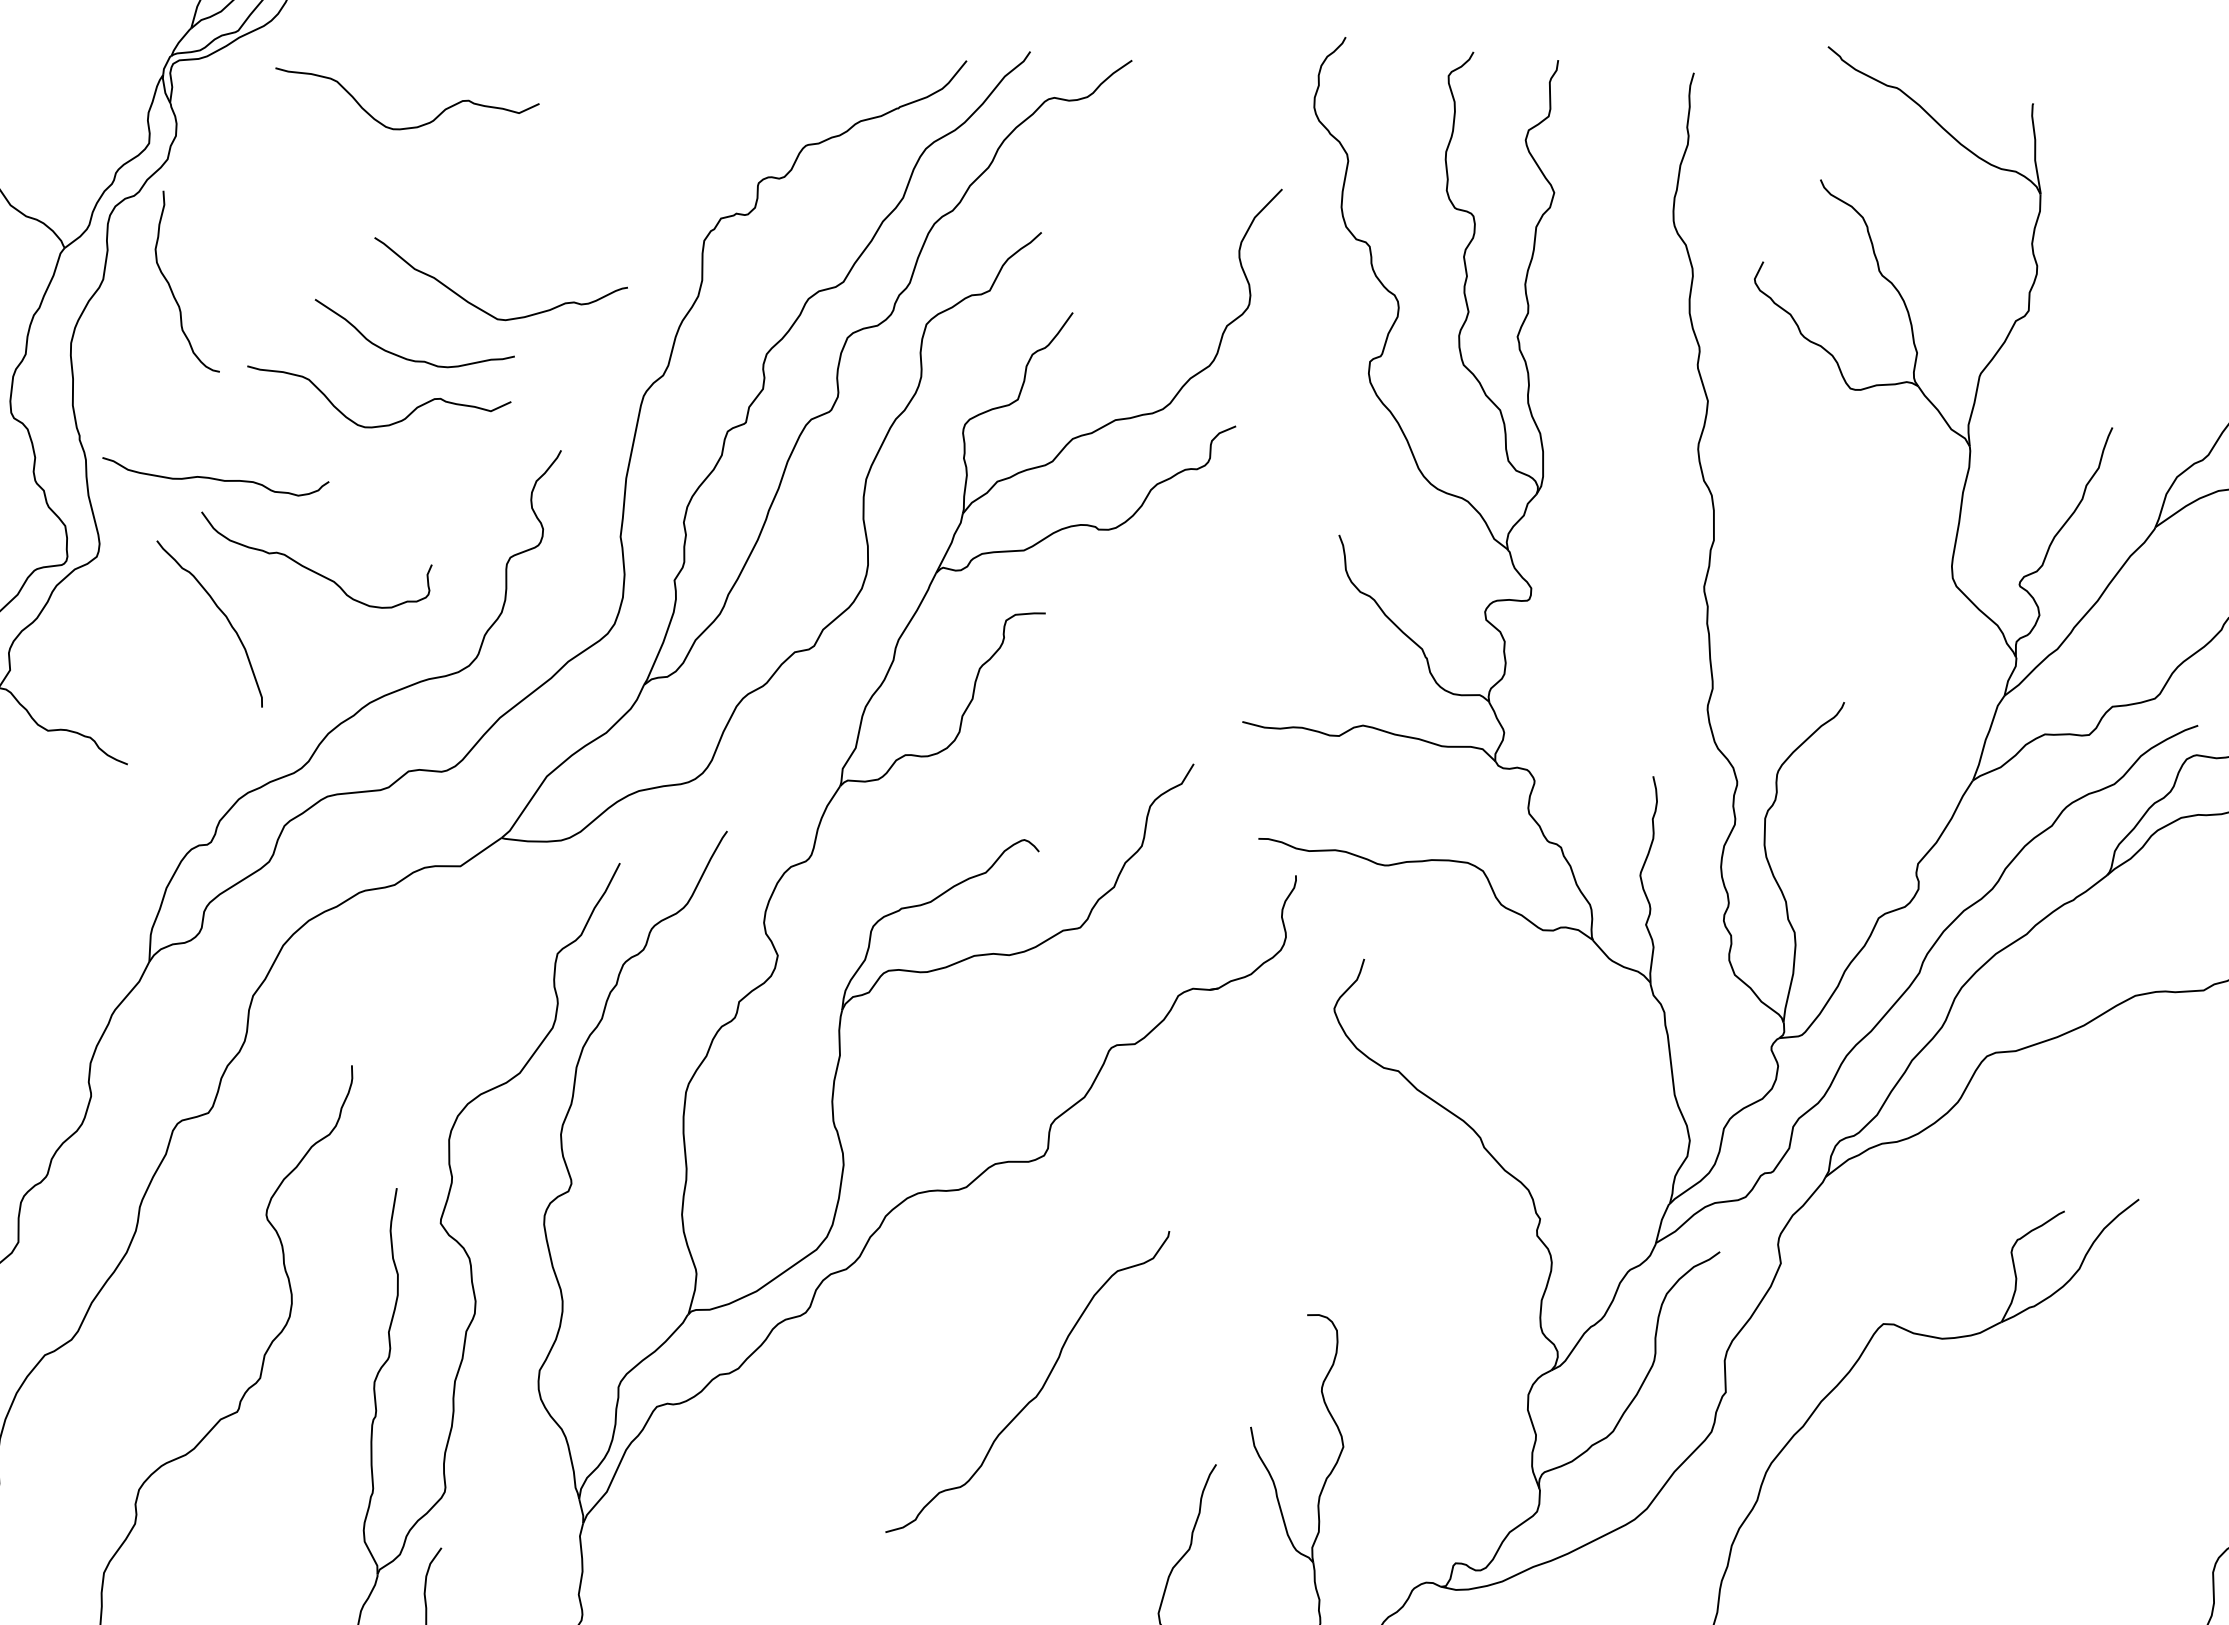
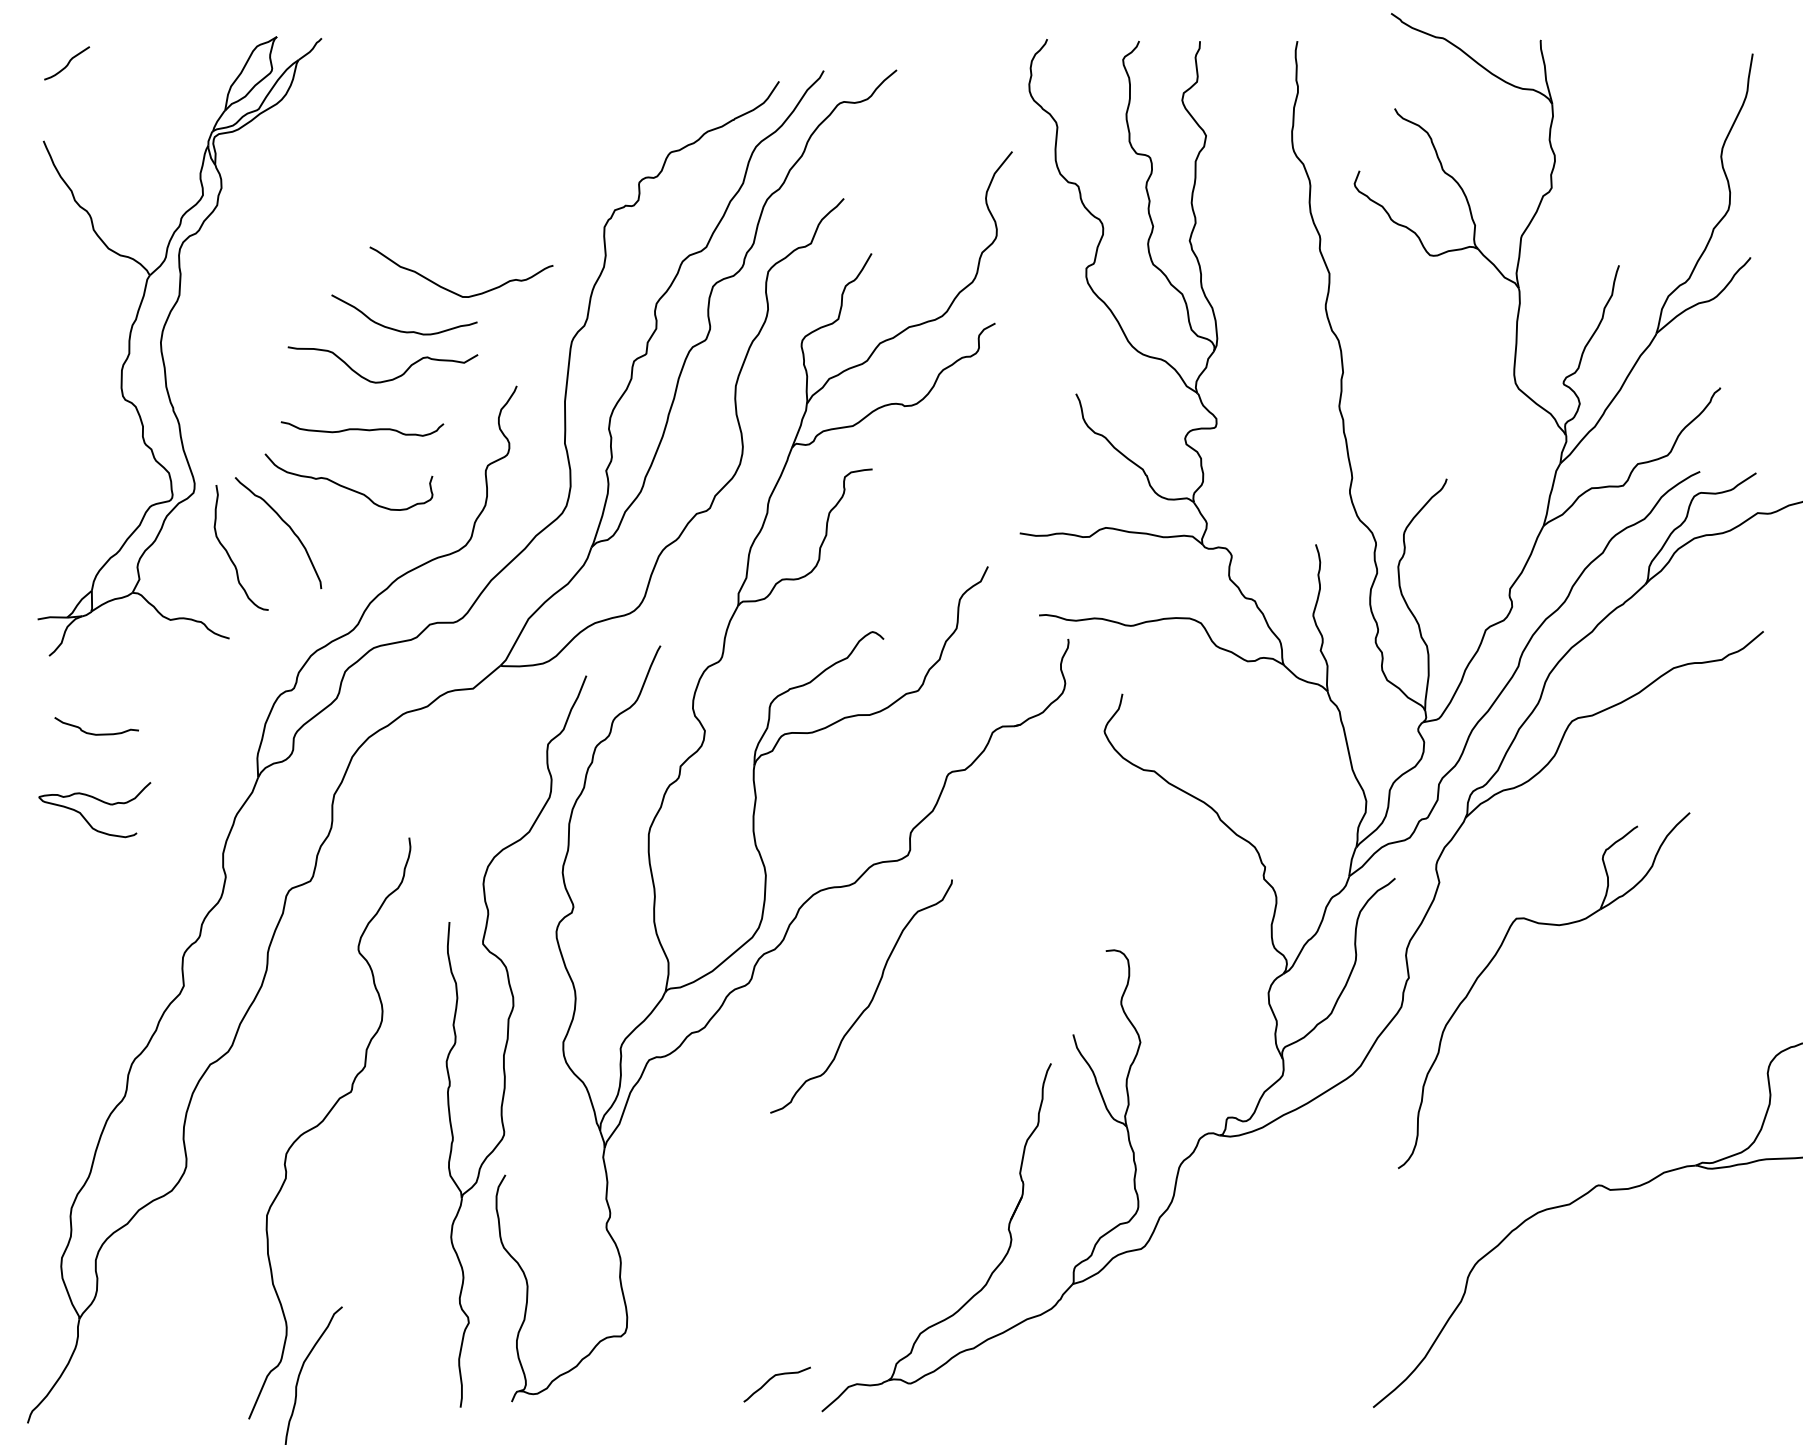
curve: (404, 127) -> (383, 166), removed
curve: (171, 286) -> (228, 552), moved
curve: (215, 477) -> (362, 428), moved
curve: (1039, 1388) -> (870, 1000), moved

